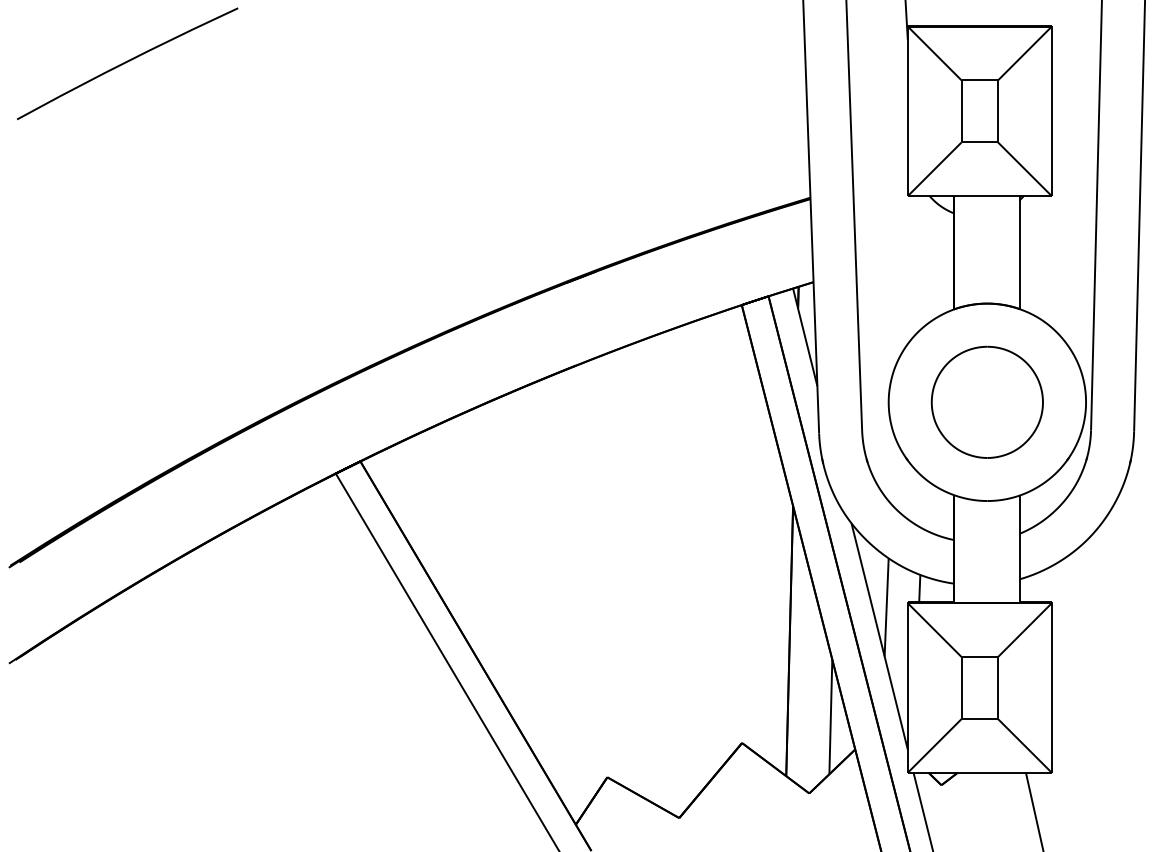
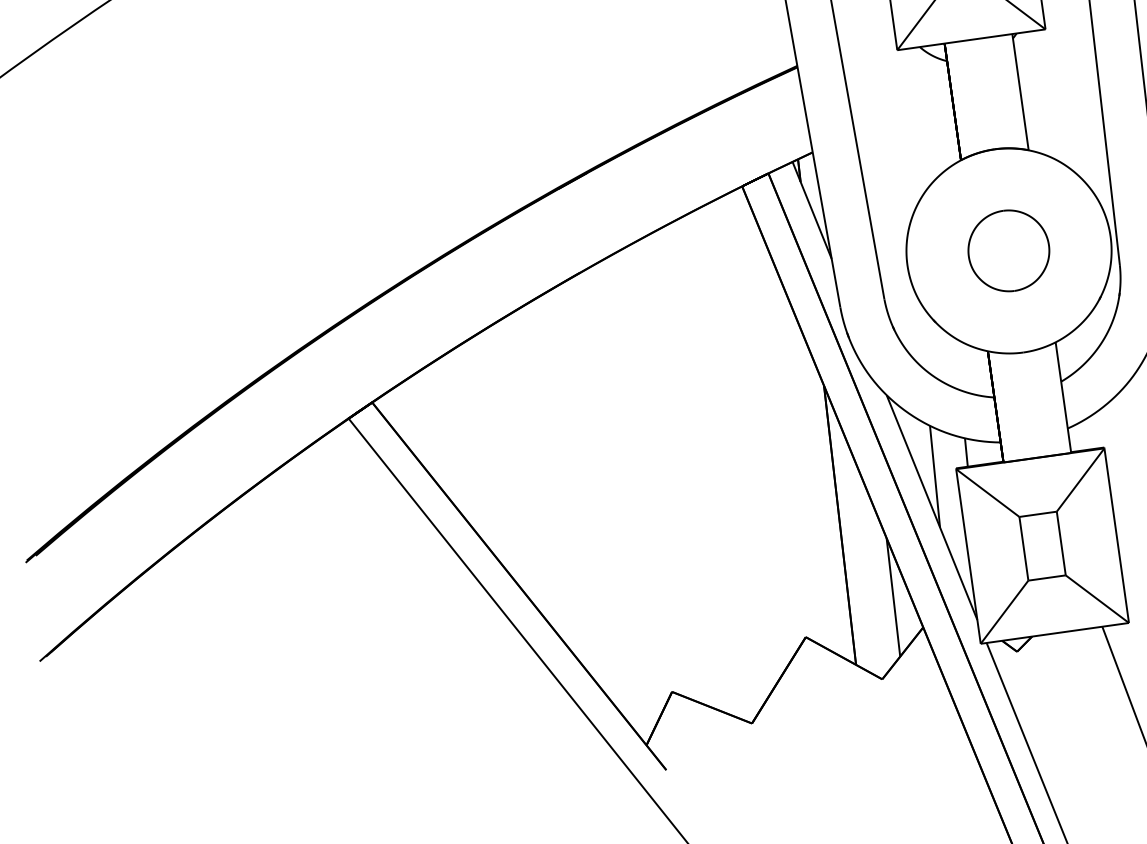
part: (986, 401) -> (1008, 250), size x0.7

